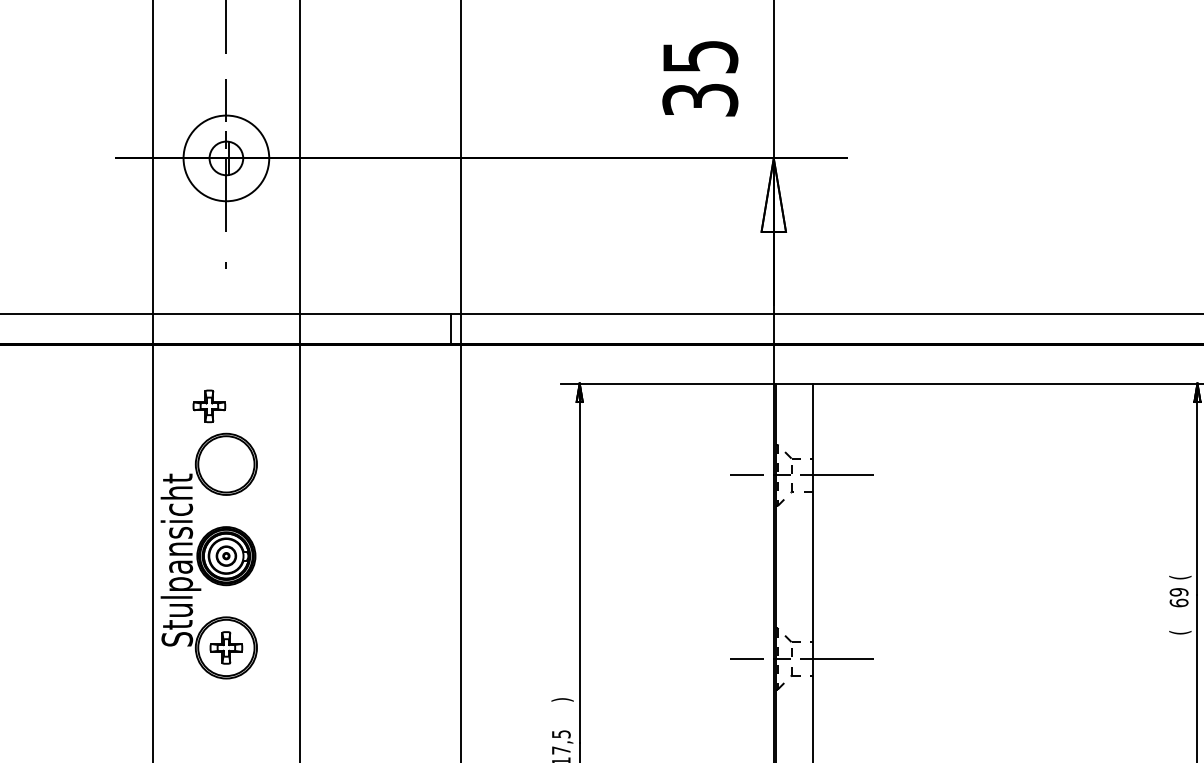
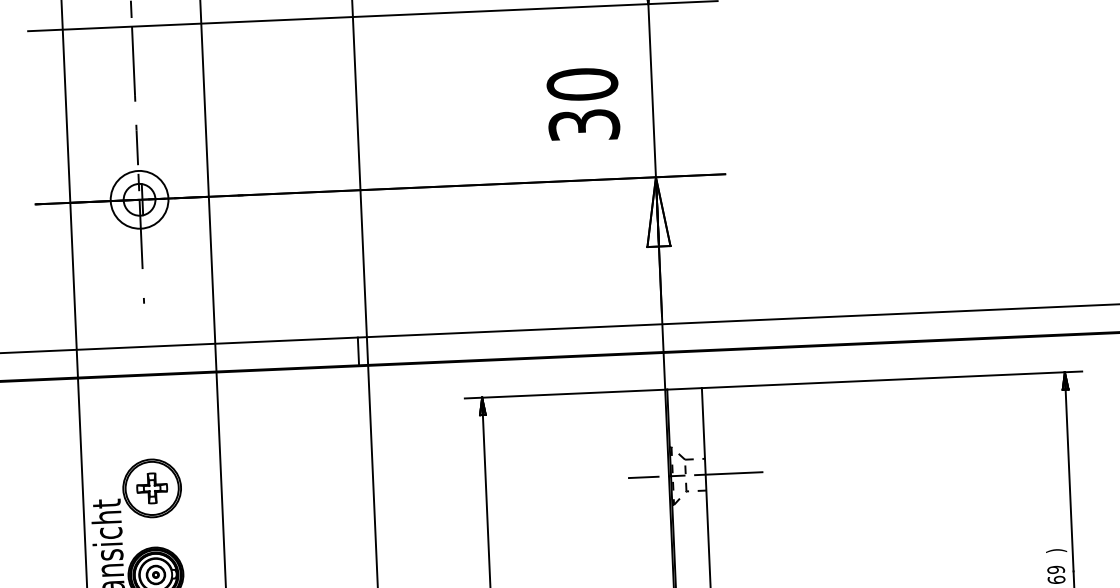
text: (700, 56) -> (582, 84), 35 -> 30
circle: (226, 158) -> (139, 199), size x0.71
part: (209, 406) -> (152, 488), moved
text: (1180, 574) -> (1056, 553), ( -> )

